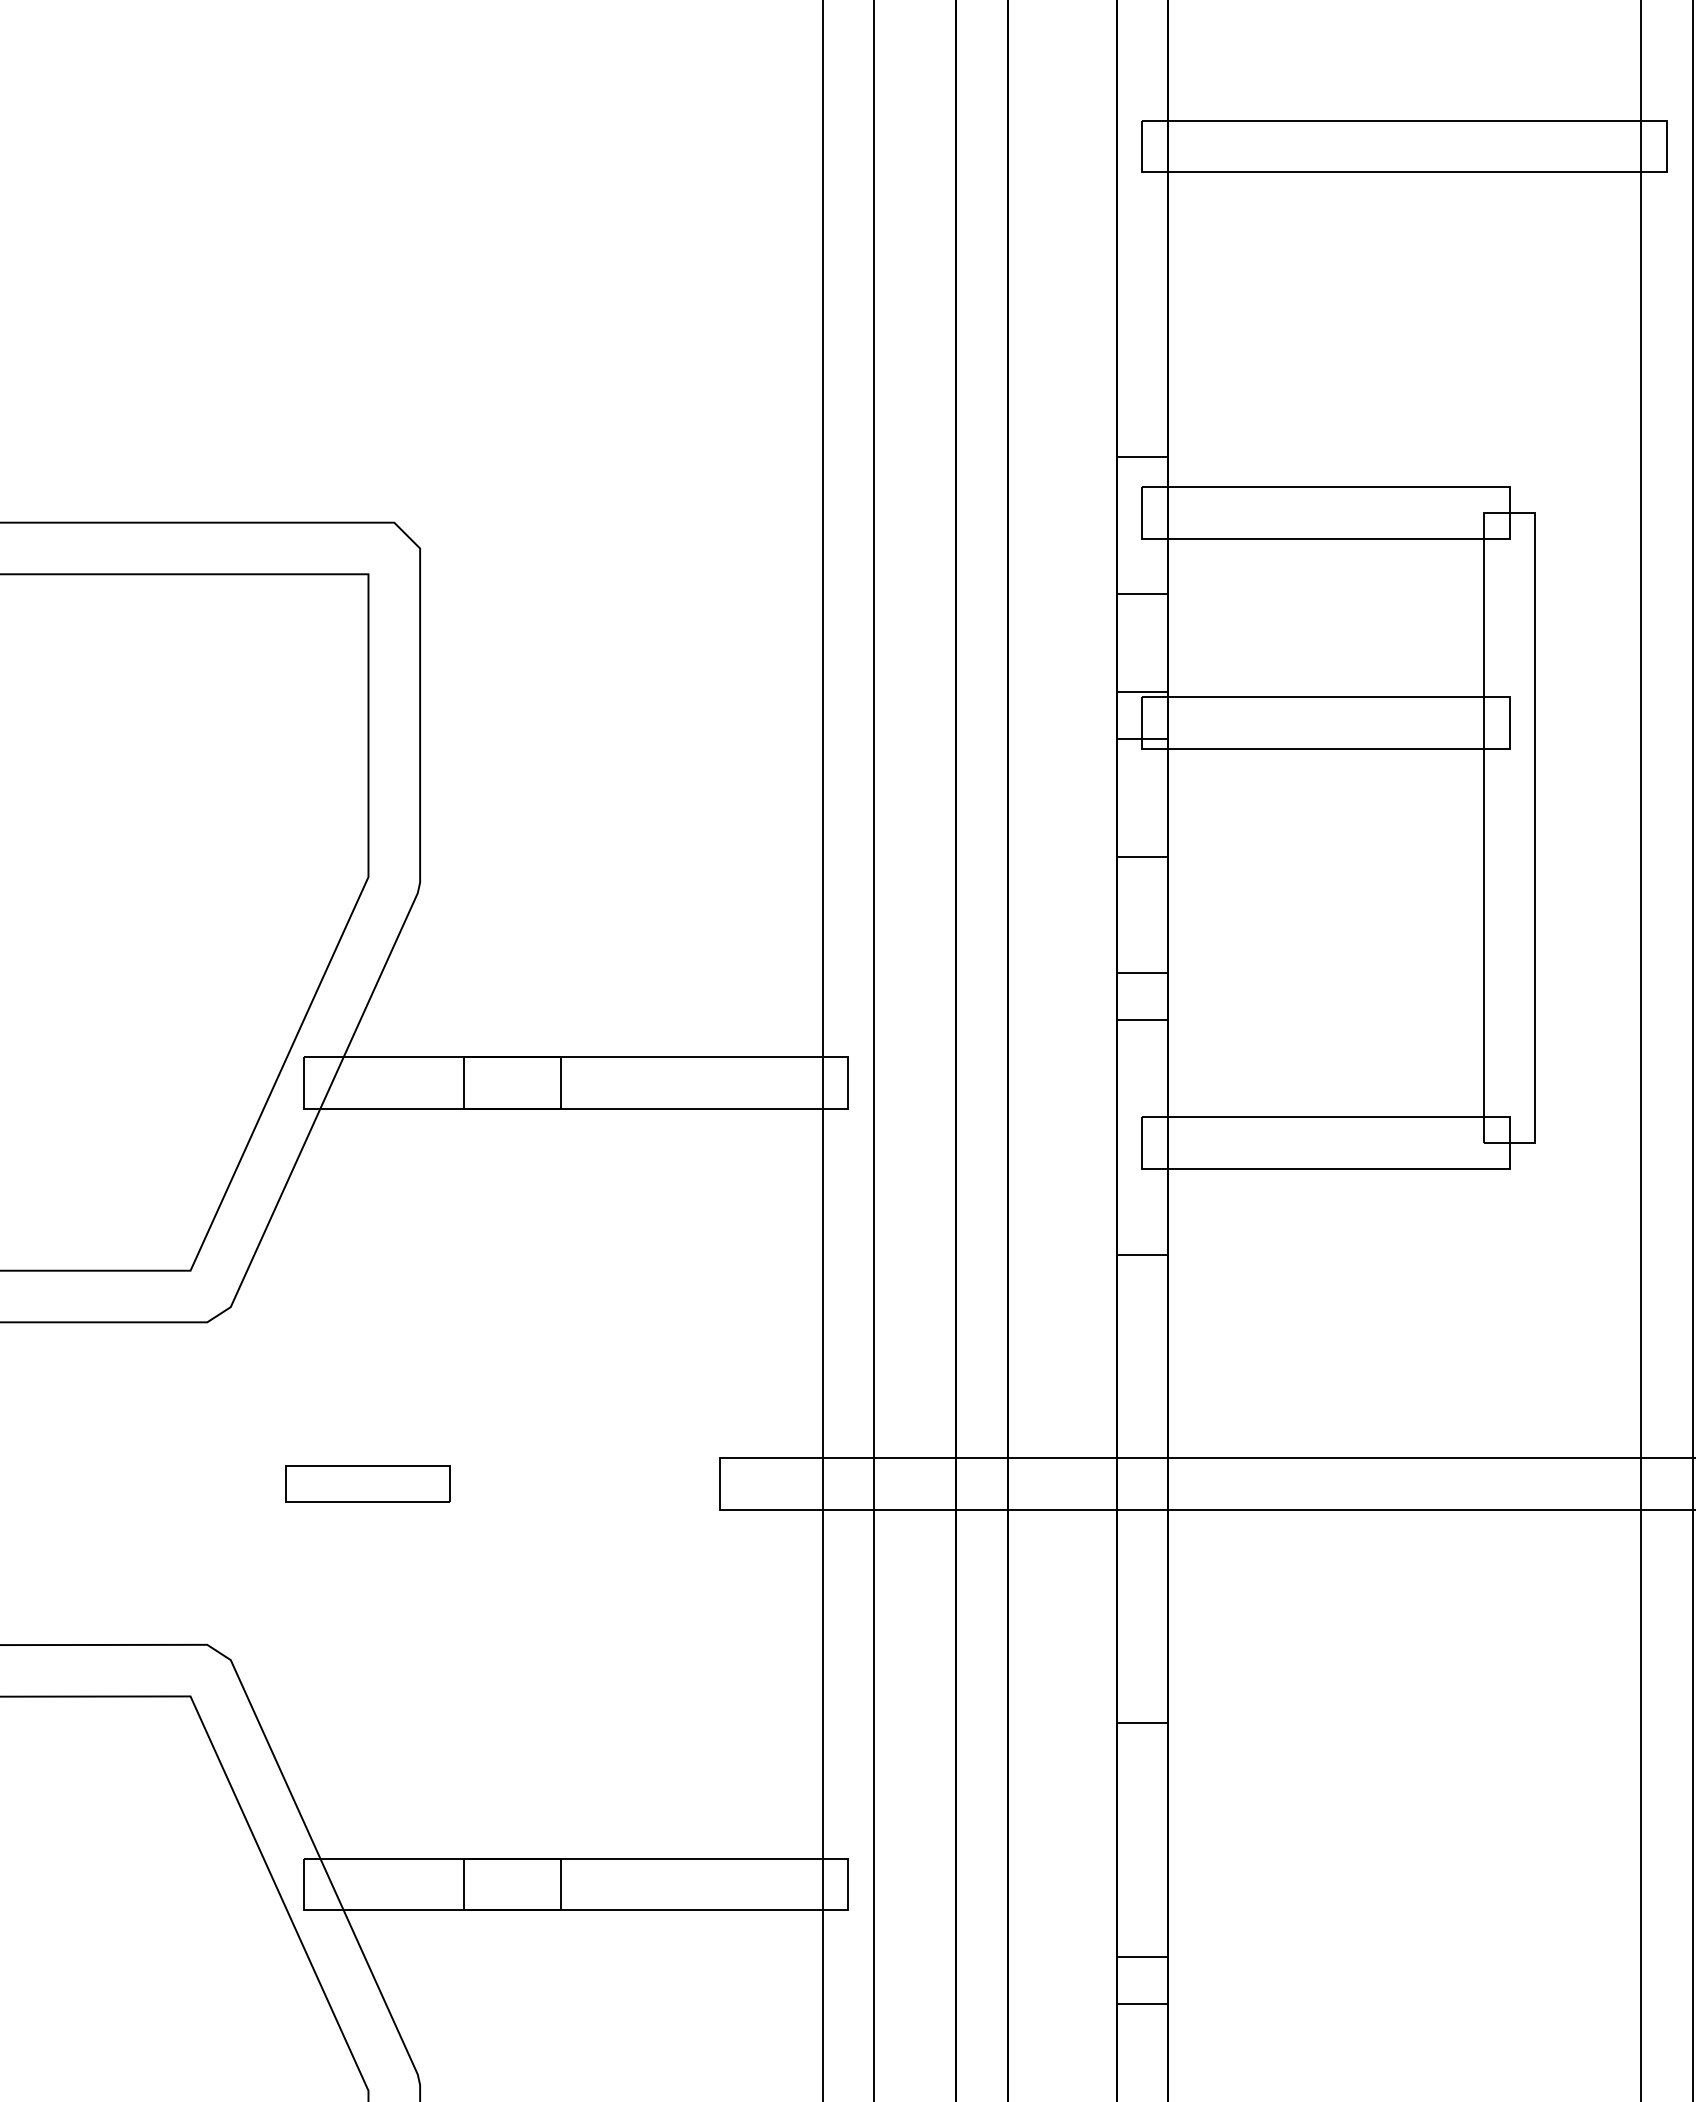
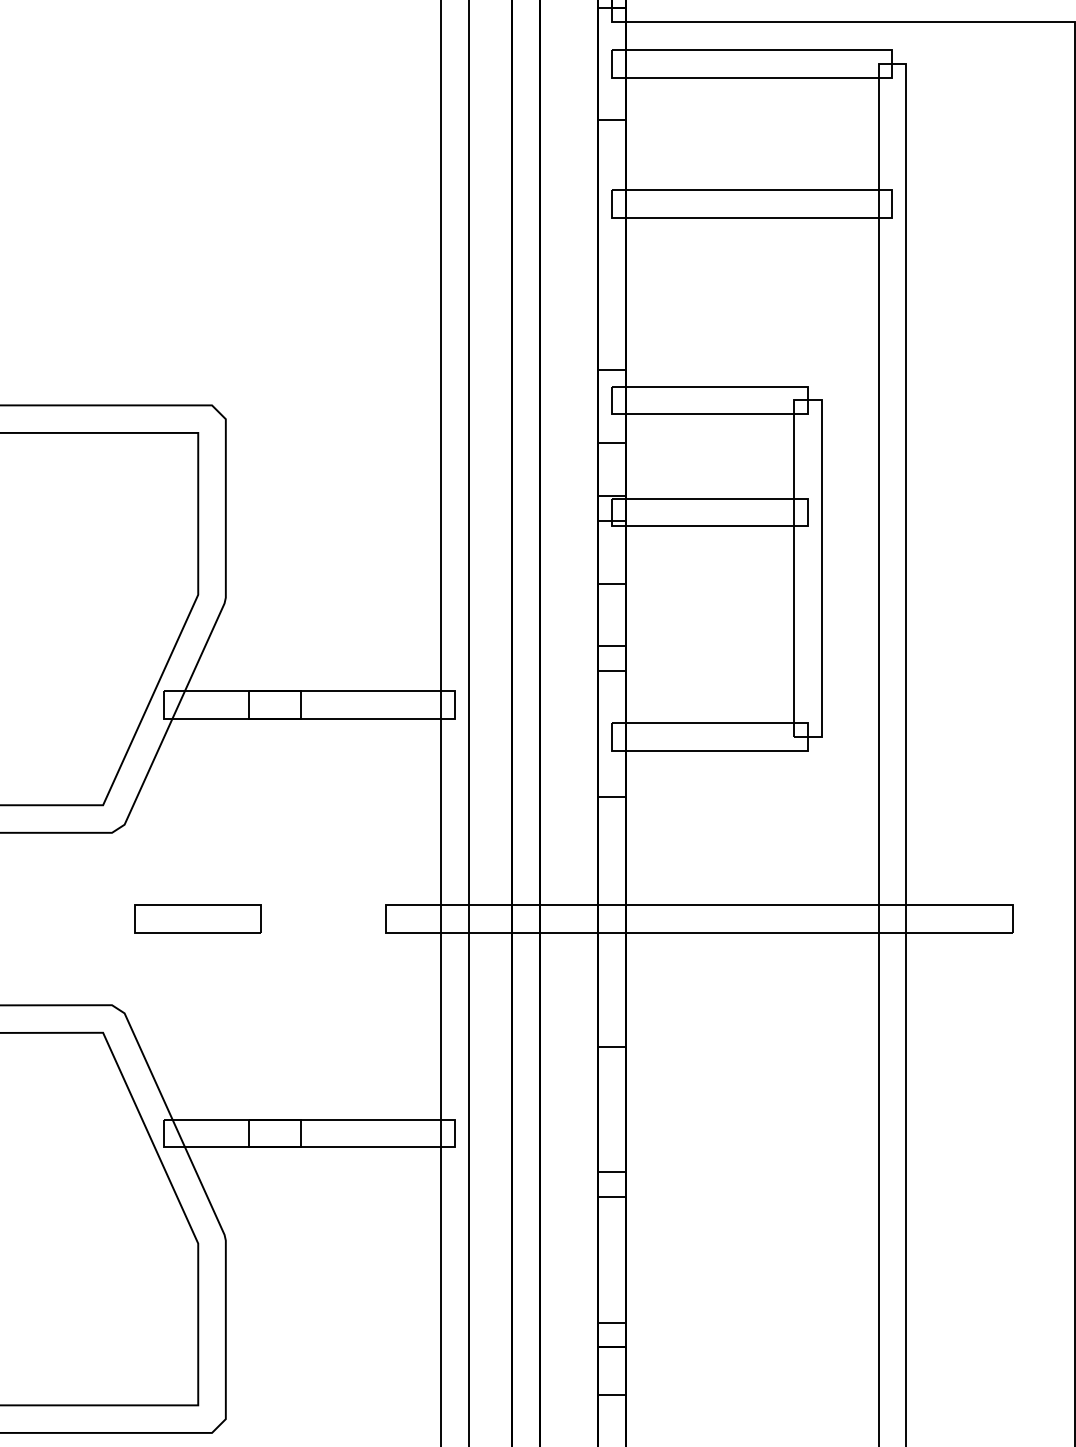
part: (367, 1482) -> (197, 918), size x1.43

